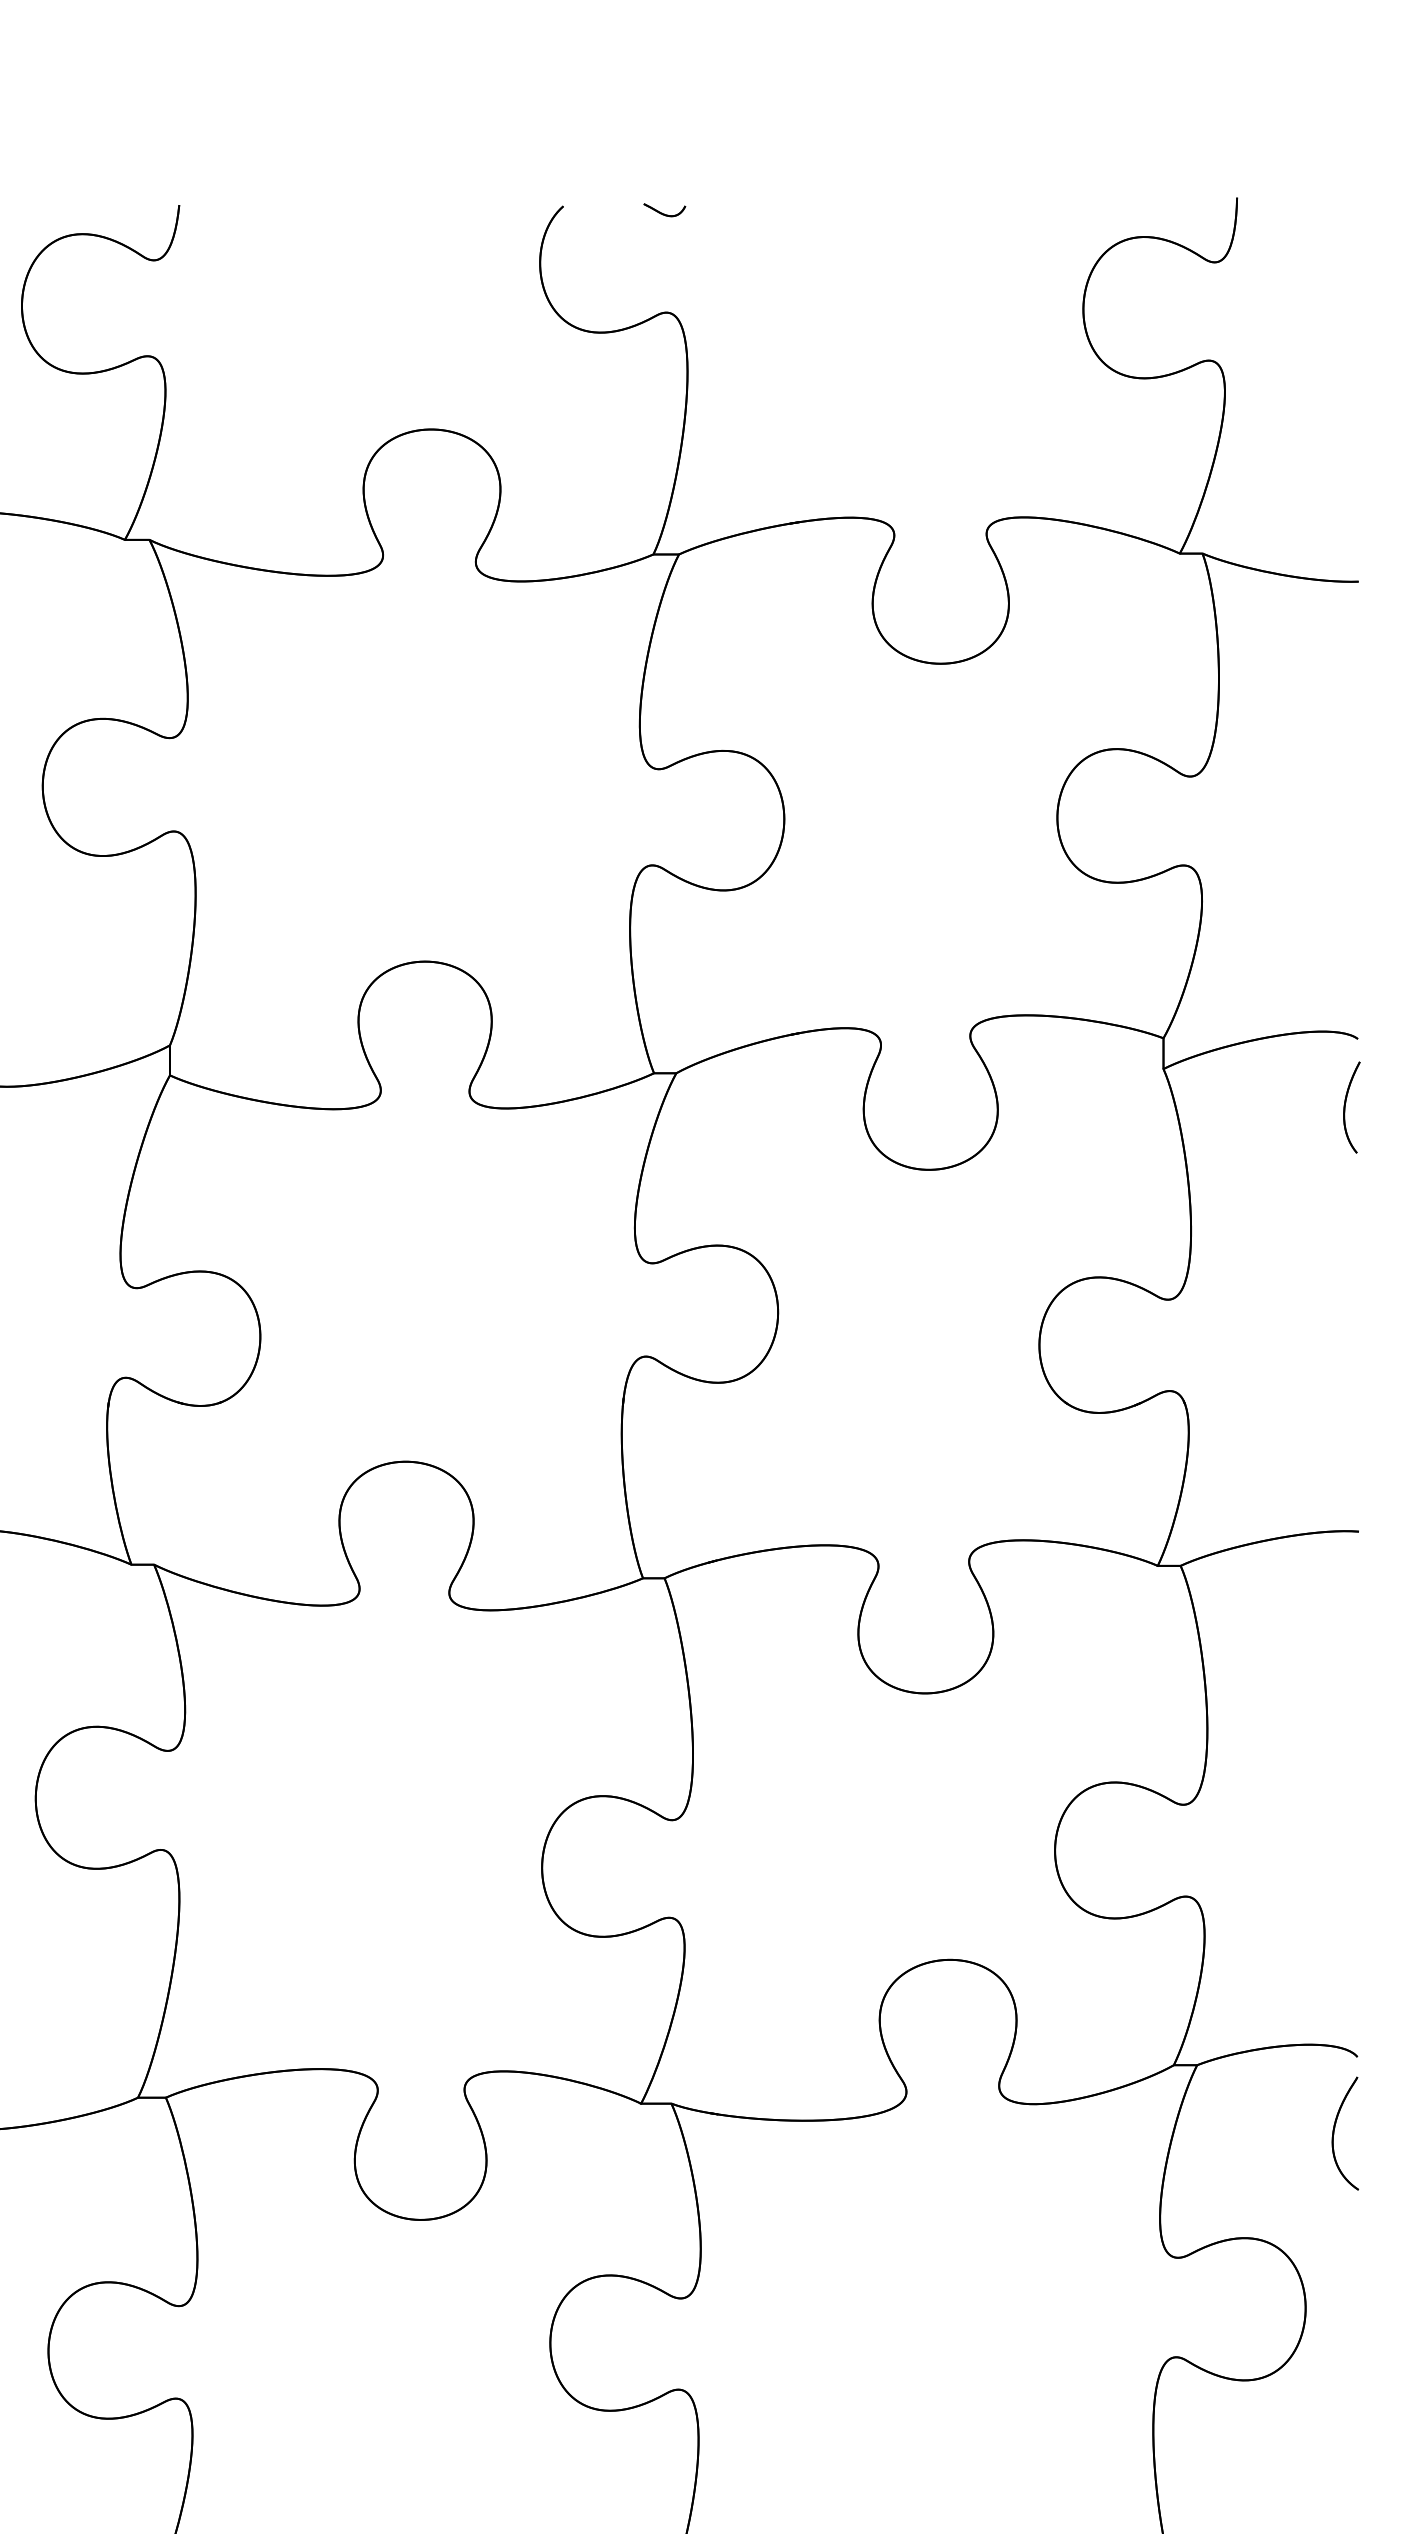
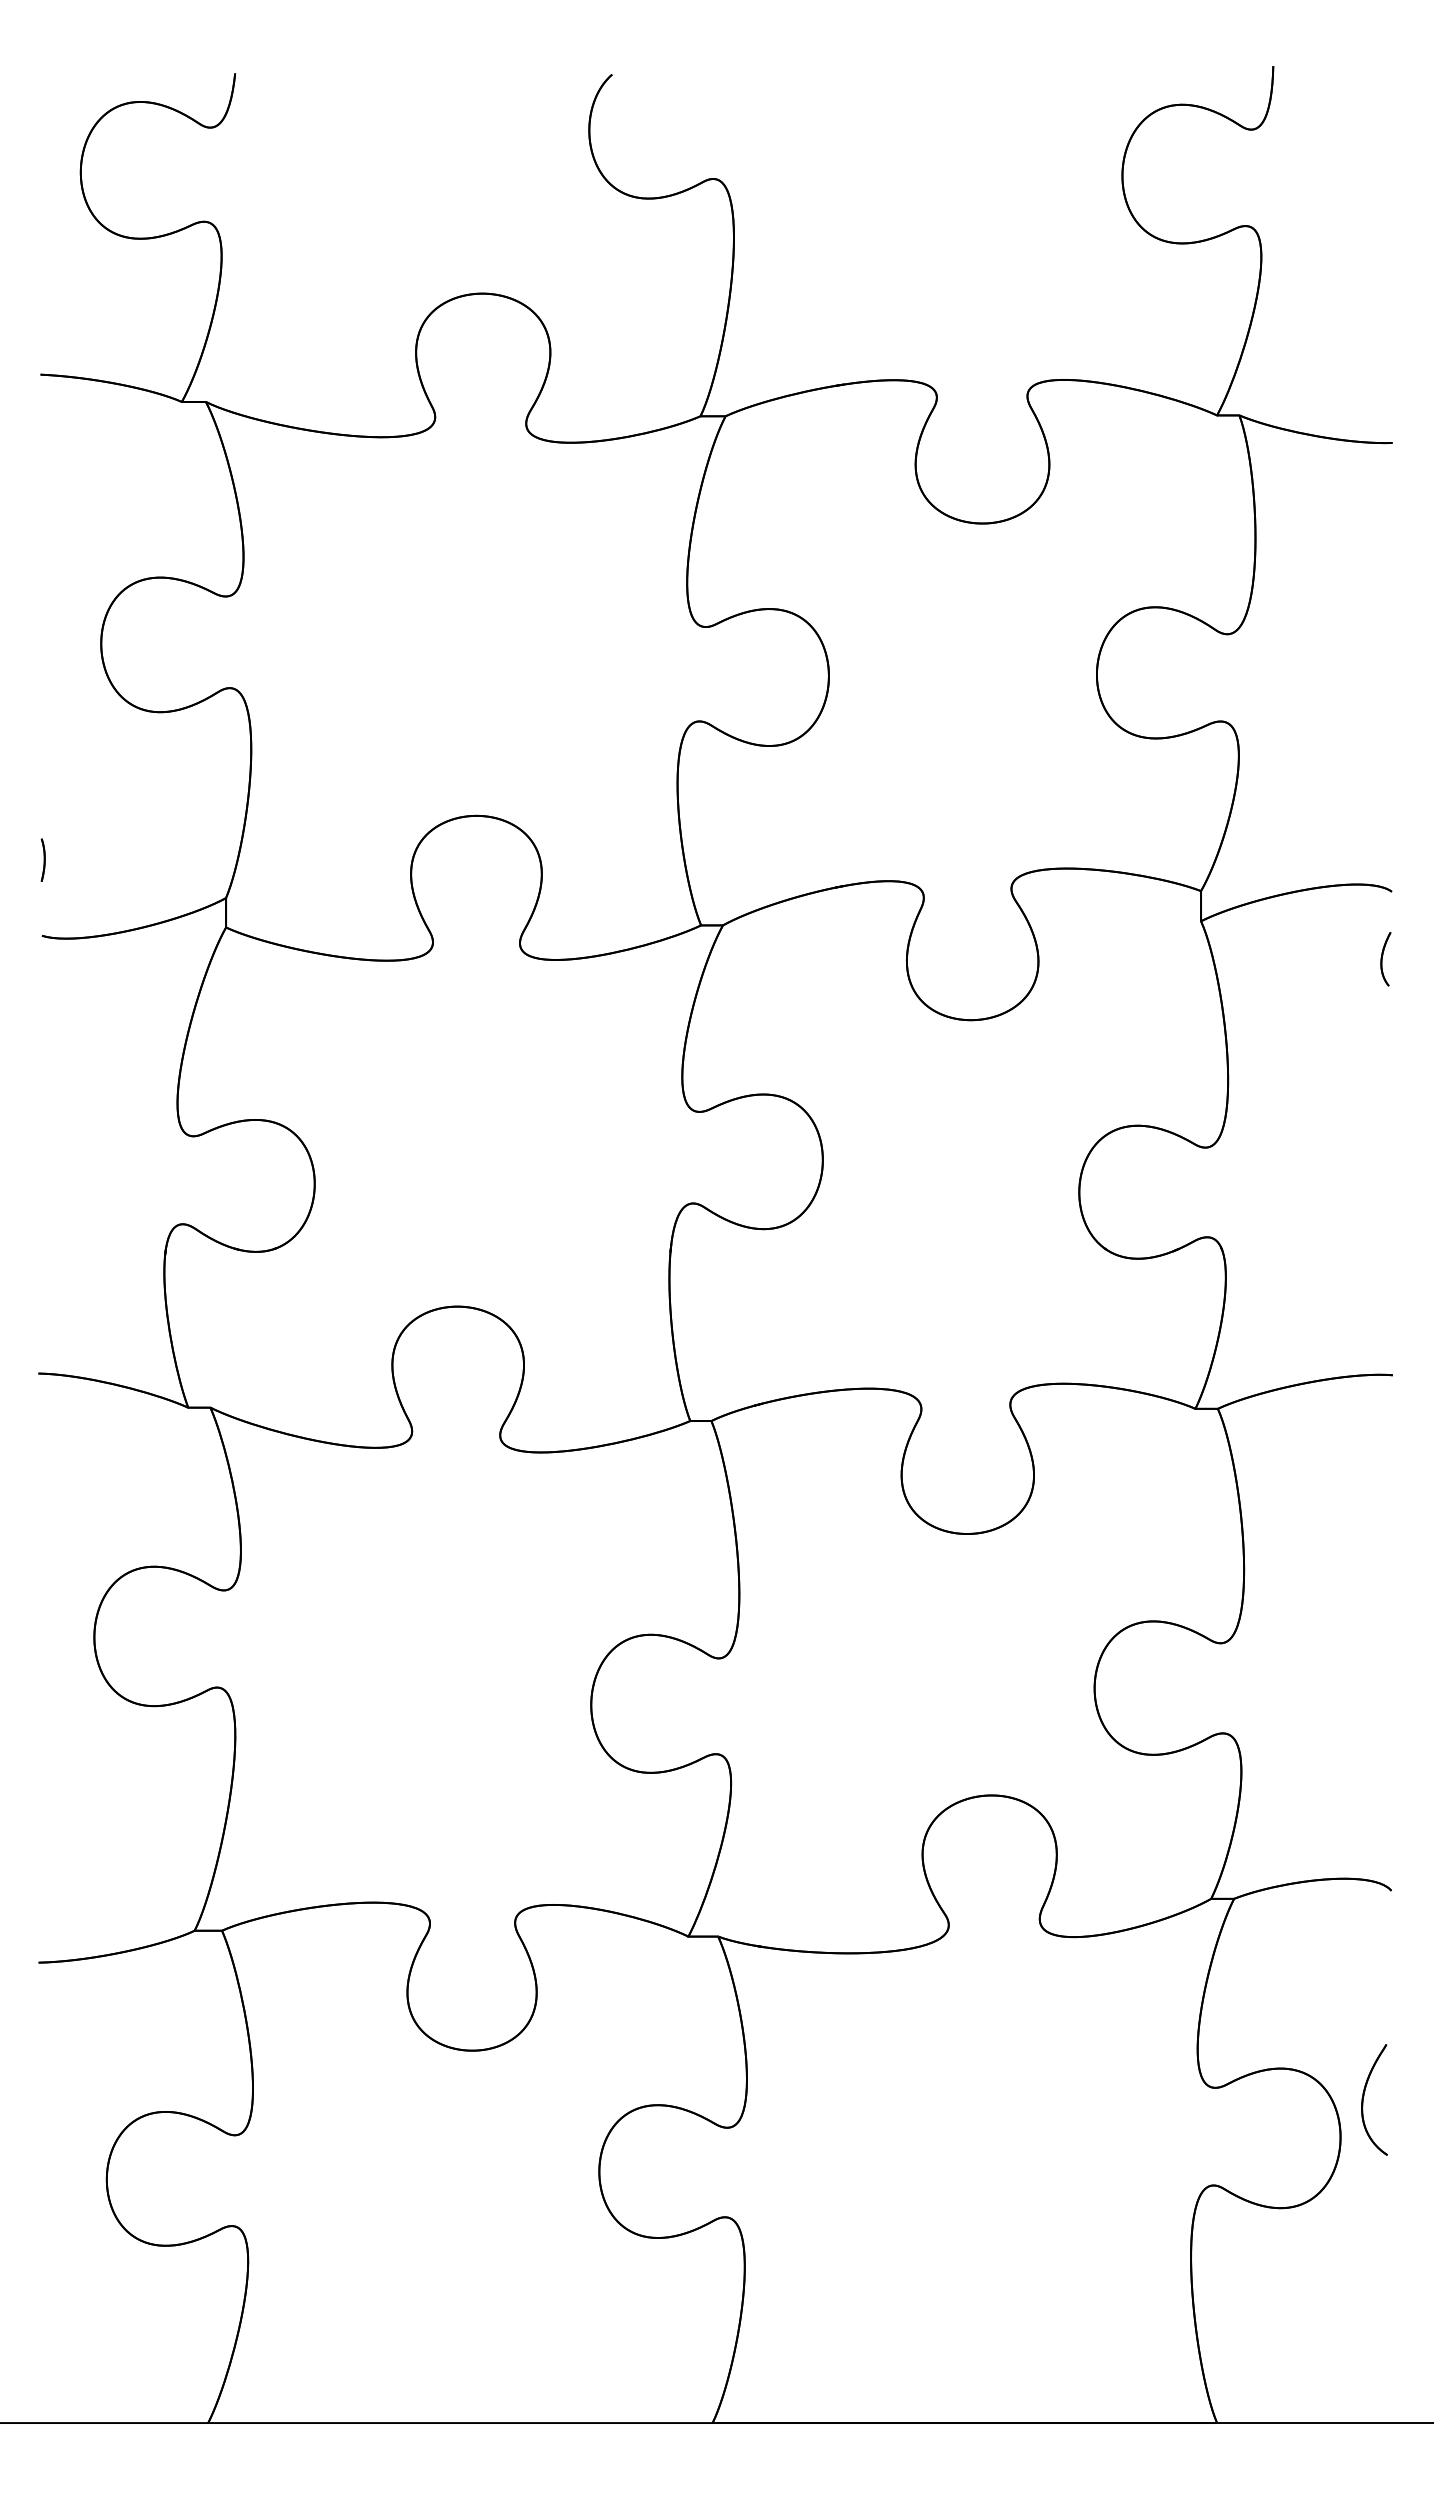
part: (664, 210) -> (711, 78), removed
part: (1351, 1108) -> (1385, 959), size x0.6
part: (1335, 2130) -> (1364, 2096), moved

